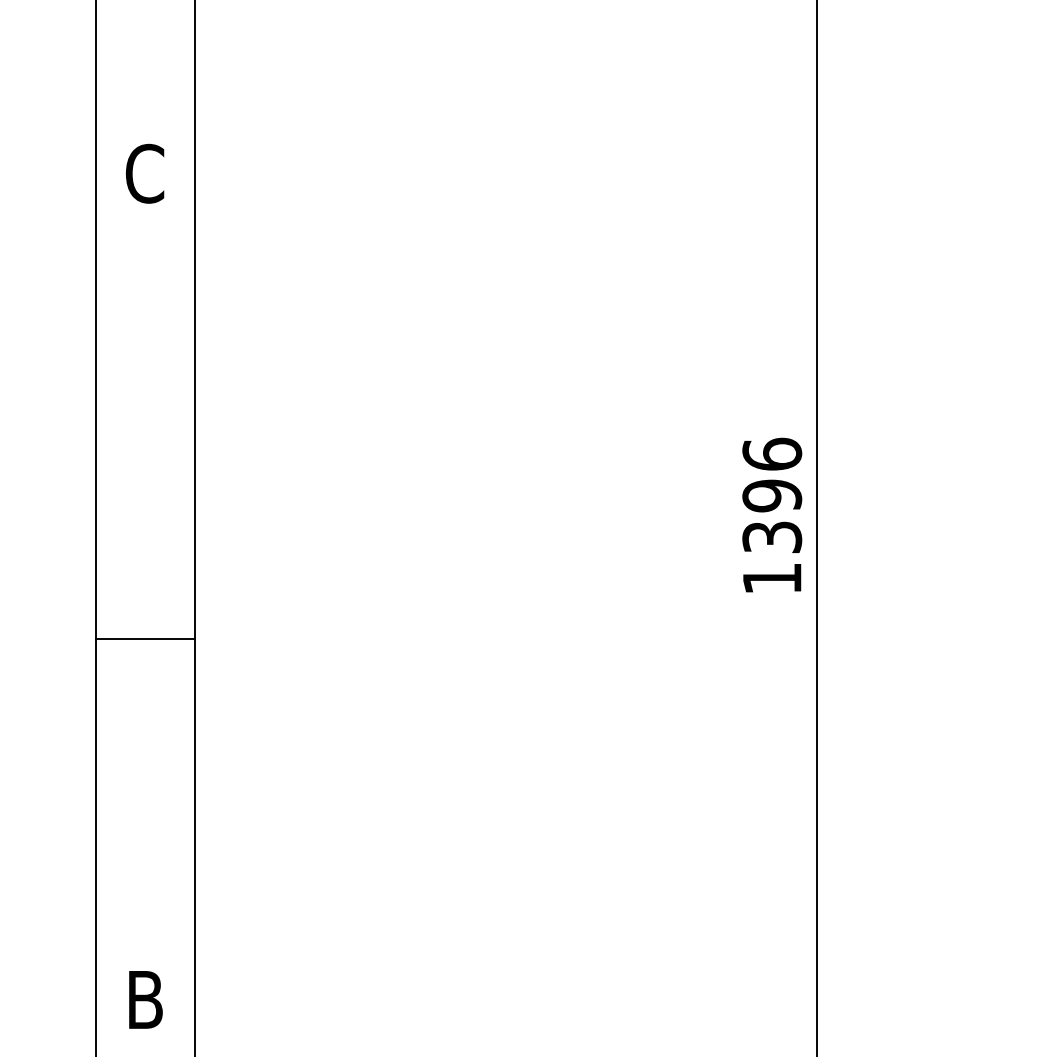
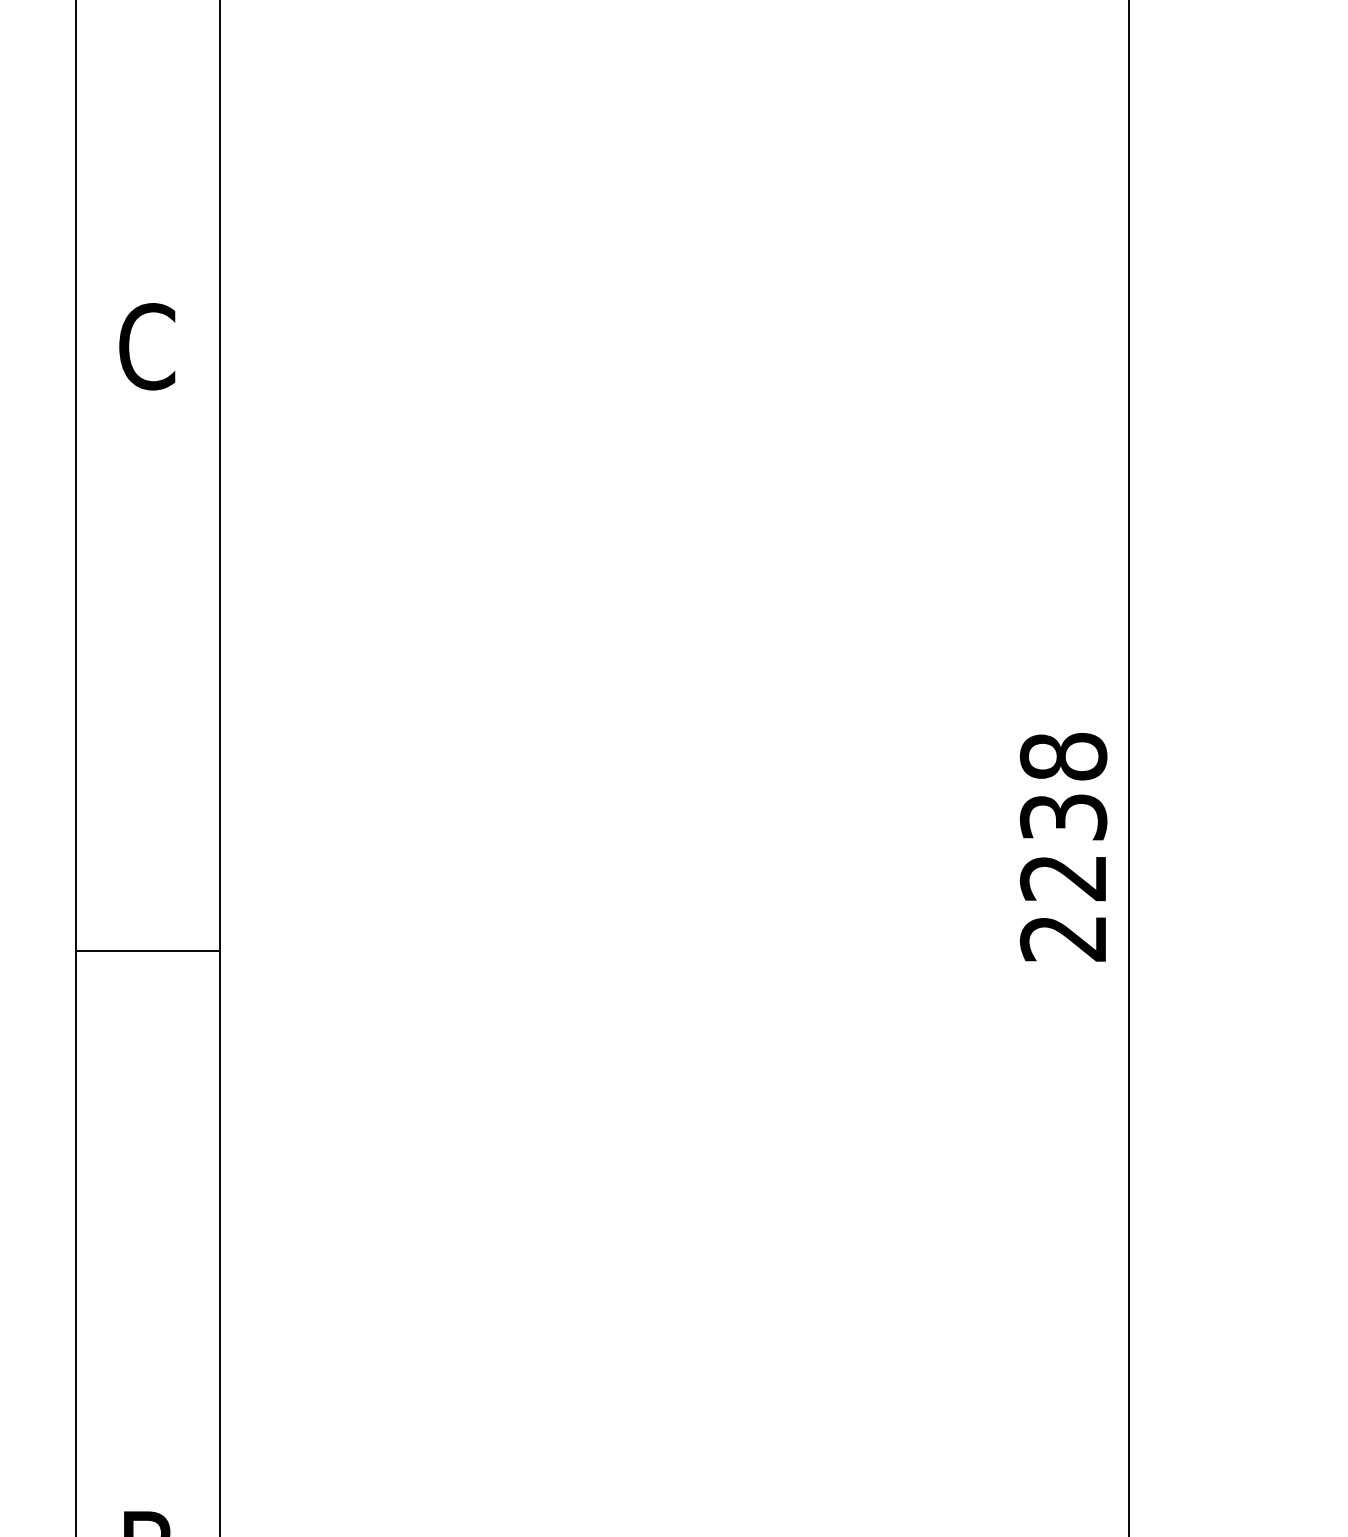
text: (772, 515) -> (1063, 845), 1396 -> 2238
line: (145, 639) -> (147, 951), moved

